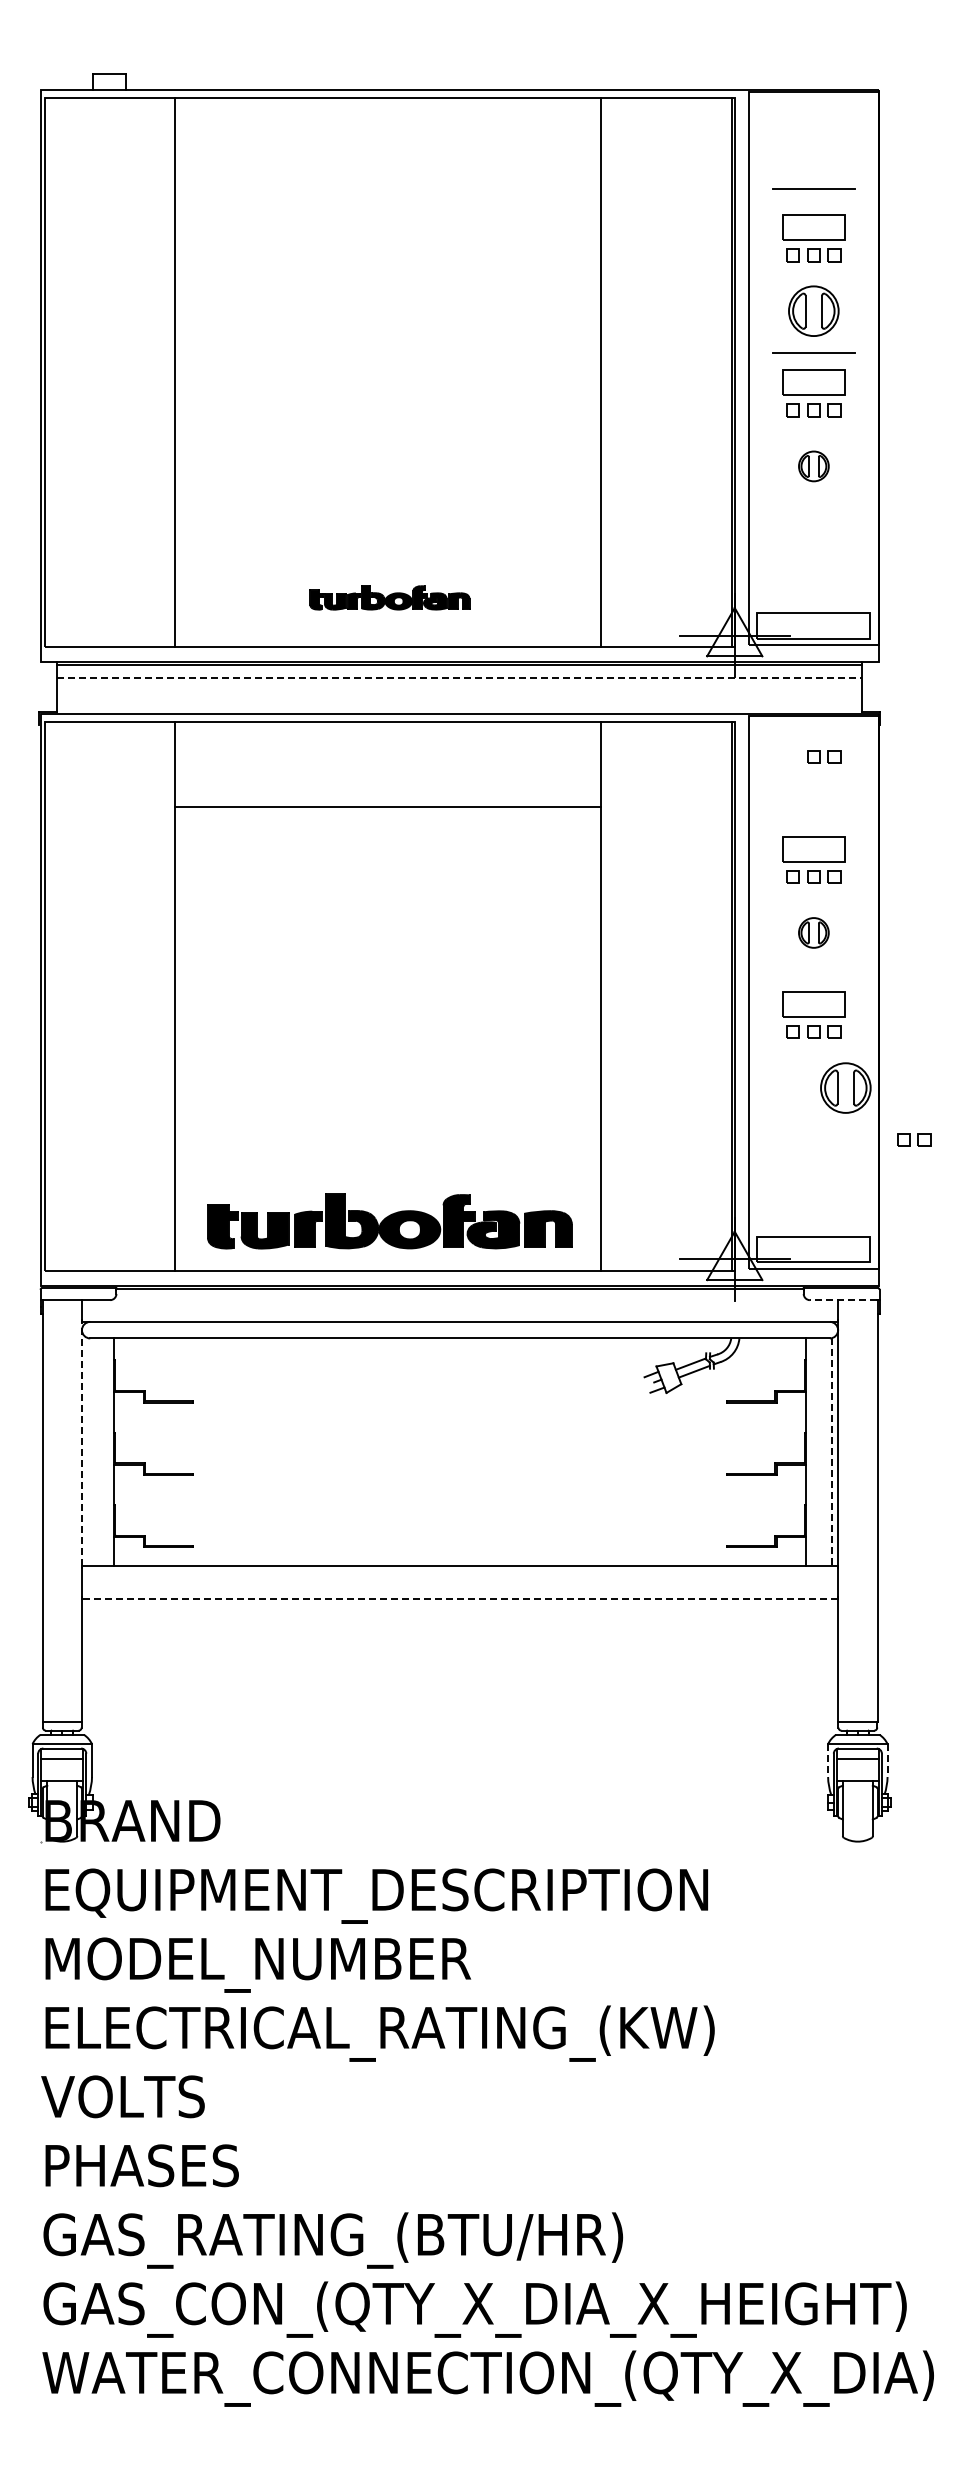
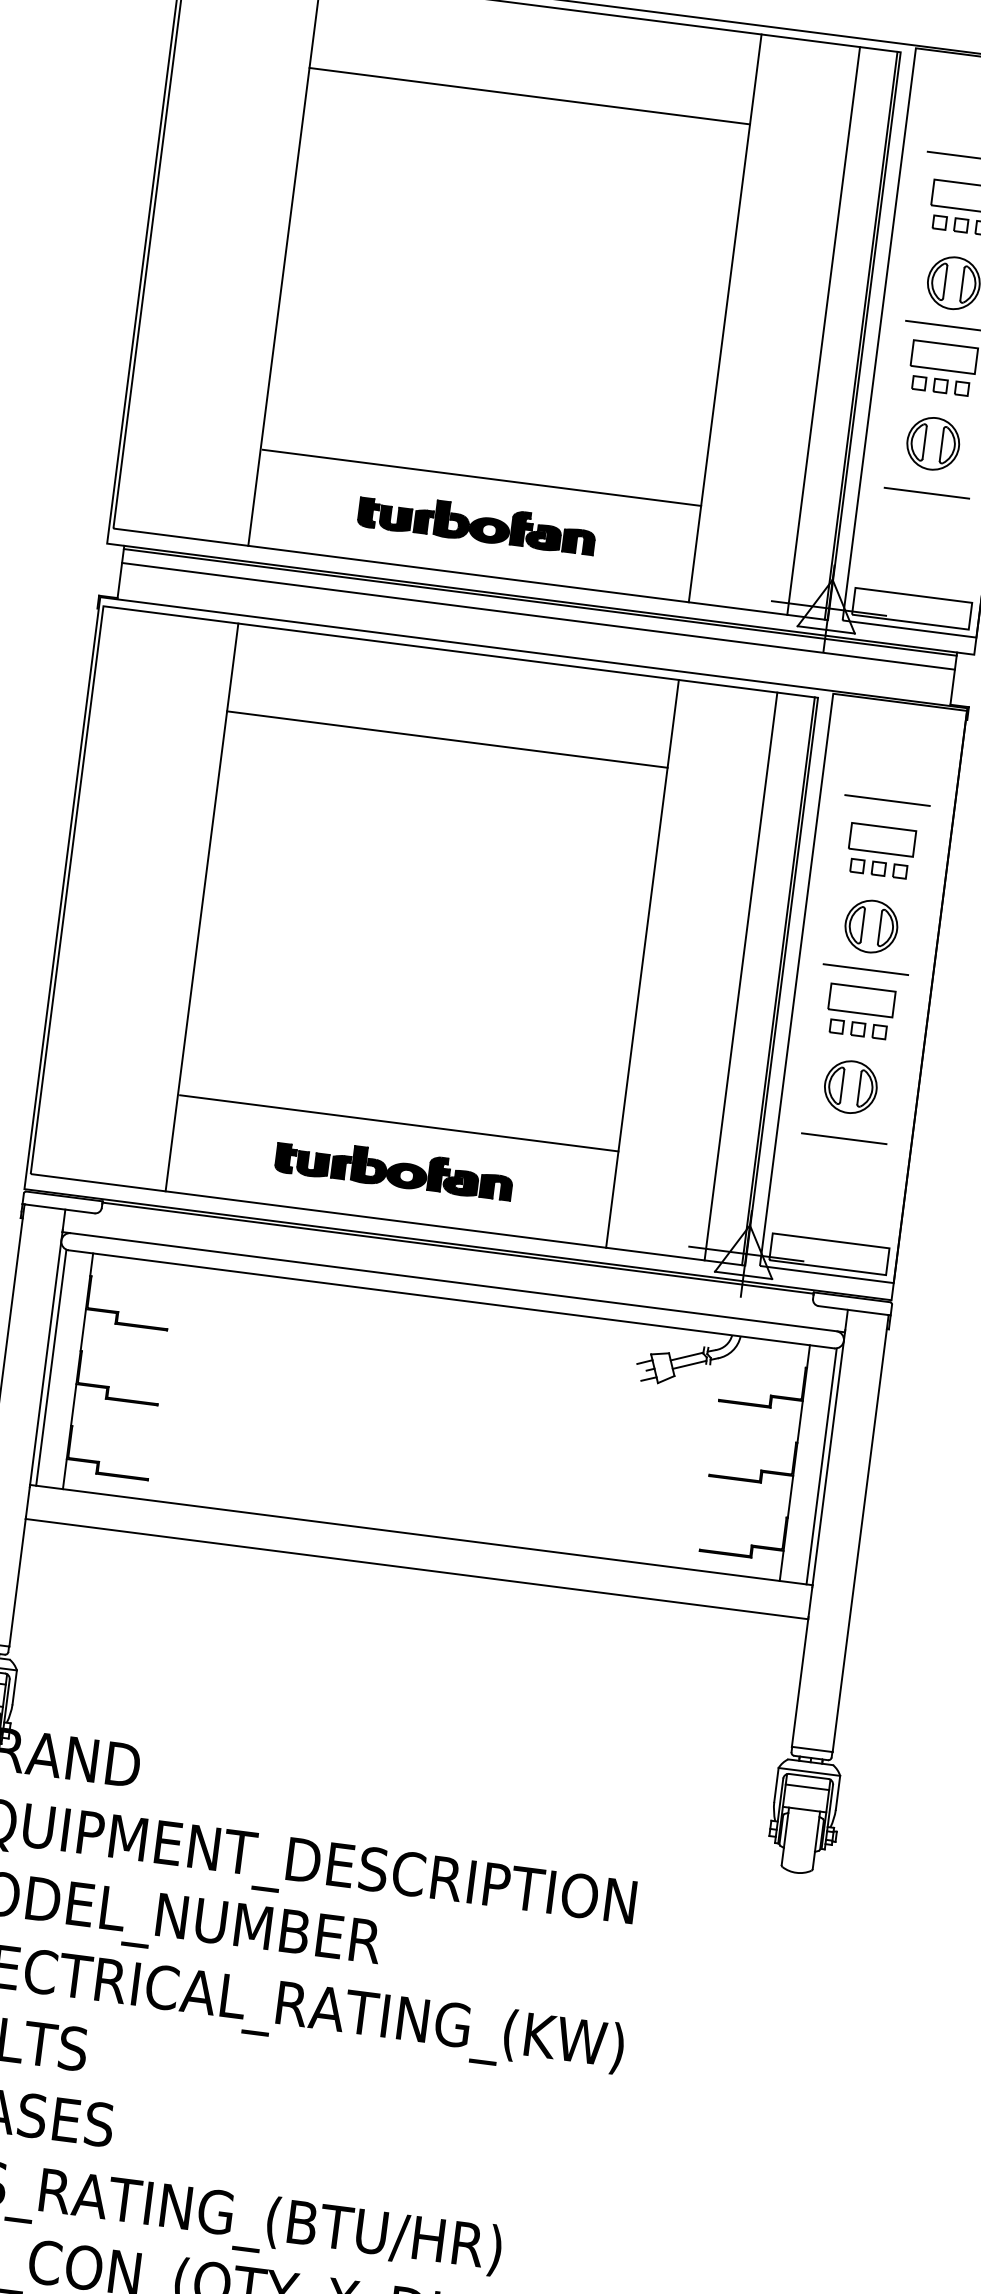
line: (387, 185) -> (529, 96), added
line: (695, 372) -> (823, 330), added
part: (813, 466) -> (932, 443), size x1.67
line: (813, 514) -> (926, 493), added
line: (388, 553) -> (481, 477), added
part: (389, 597) -> (476, 523), size x1.43
line: (460, 678) -> (539, 616), dashed -> solid
part: (824, 756) -> (905, 745), removed
line: (813, 811) -> (887, 800), added
part: (813, 932) -> (871, 926), size x1.67
line: (813, 974) -> (865, 969), added
line: (695, 995) -> (740, 975), added
part: (845, 1087) -> (850, 1086), moved
line: (813, 1137) -> (843, 1138), added
part: (914, 1139) -> (948, 1153), removed
line: (388, 1177) -> (398, 1123), added
part: (389, 1221) -> (394, 1168), size x0.62
line: (843, 1300) -> (853, 1310), dashed -> solid
line: (81, 1443) -> (45, 1357), dashed -> solid
line: (87, 1452) -> (50, 1367), added
line: (832, 1452) -> (821, 1466), dashed -> solid
line: (459, 1599) -> (416, 1569), dashed -> solid
line: (828, 1761) -> (776, 1785), dashed -> solid
line: (887, 1761) -> (837, 1793), dashed -> solid

